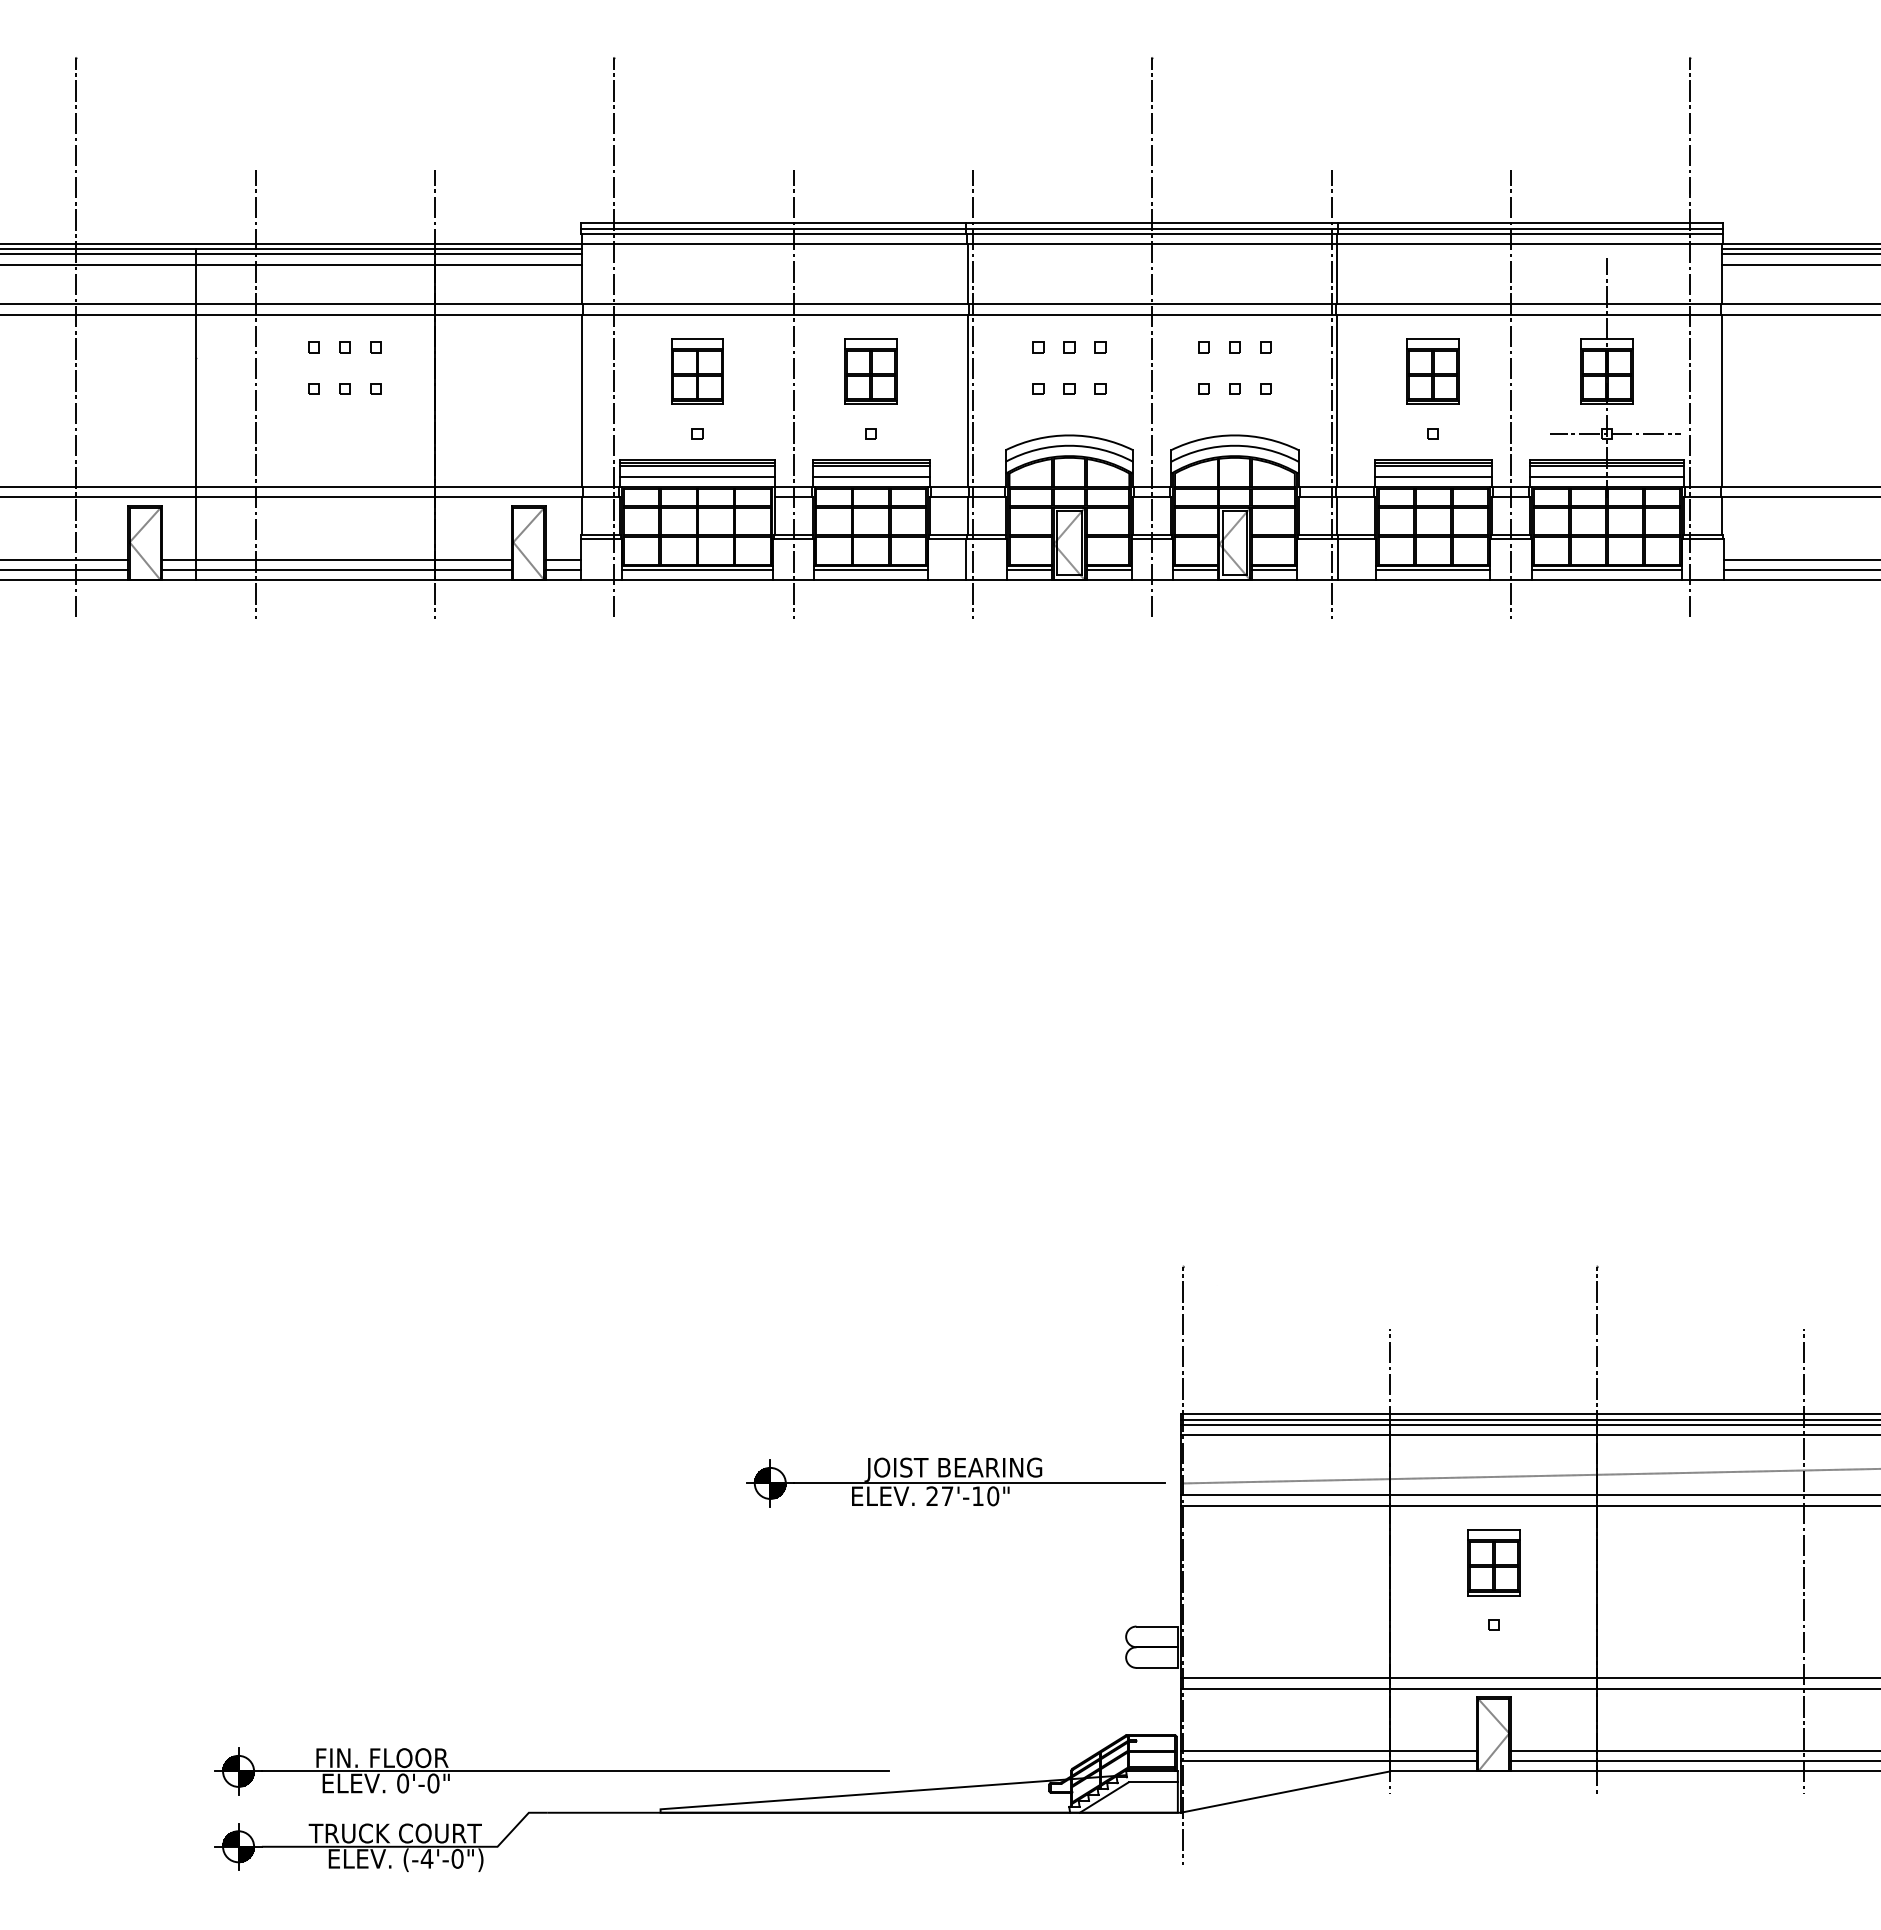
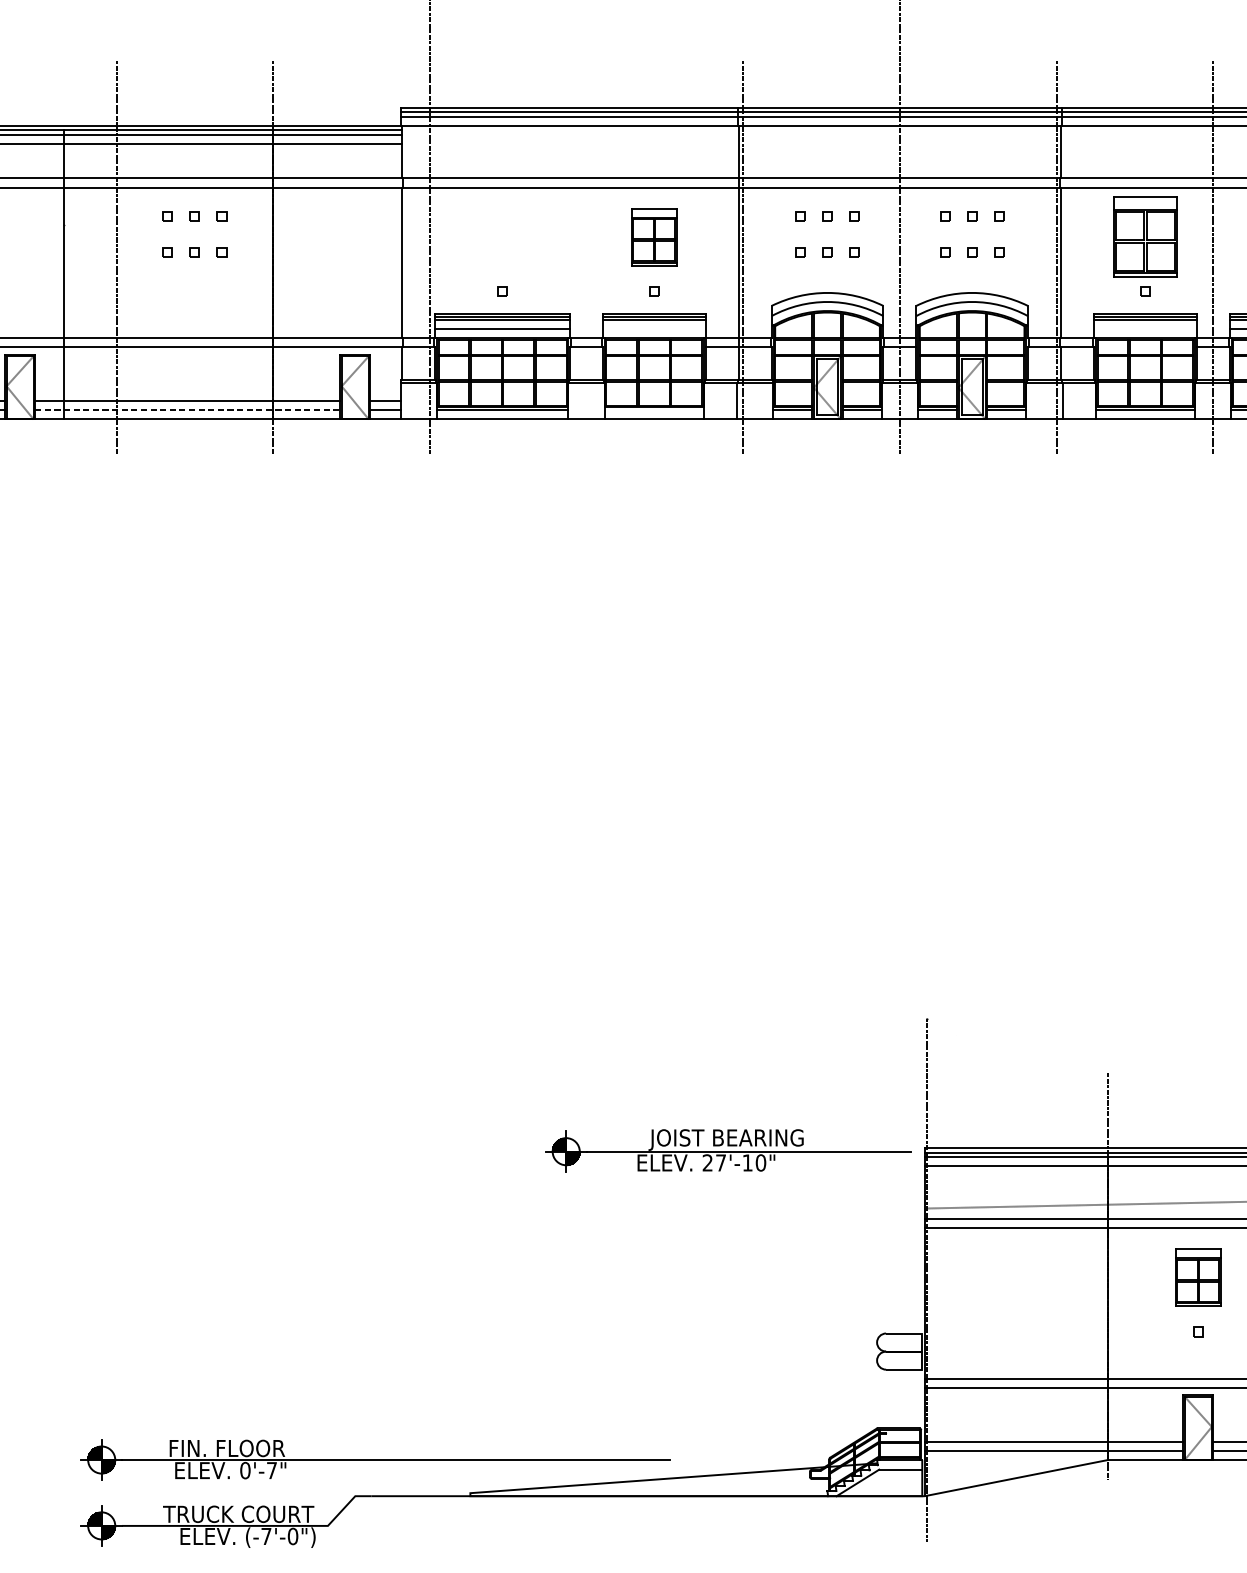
part: (697, 371) -> (502, 237), removed
part: (1432, 371) -> (1144, 237), size x1.4
line: (793, 394) -> (586, 257), removed
line: (870, 476) -> (653, 328), removed
line: (1432, 476) -> (1144, 328), removed
line: (337, 569) -> (188, 410), solid -> dashed
line: (871, 569) -> (654, 410), removed
part: (955, 1482) -> (728, 1150), moved
text: (433, 1783) -> (271, 1470), 0'-0" -> 0'-7"
text: (426, 1858) -> (265, 1536), (-4'-0") -> (-7'-0")

